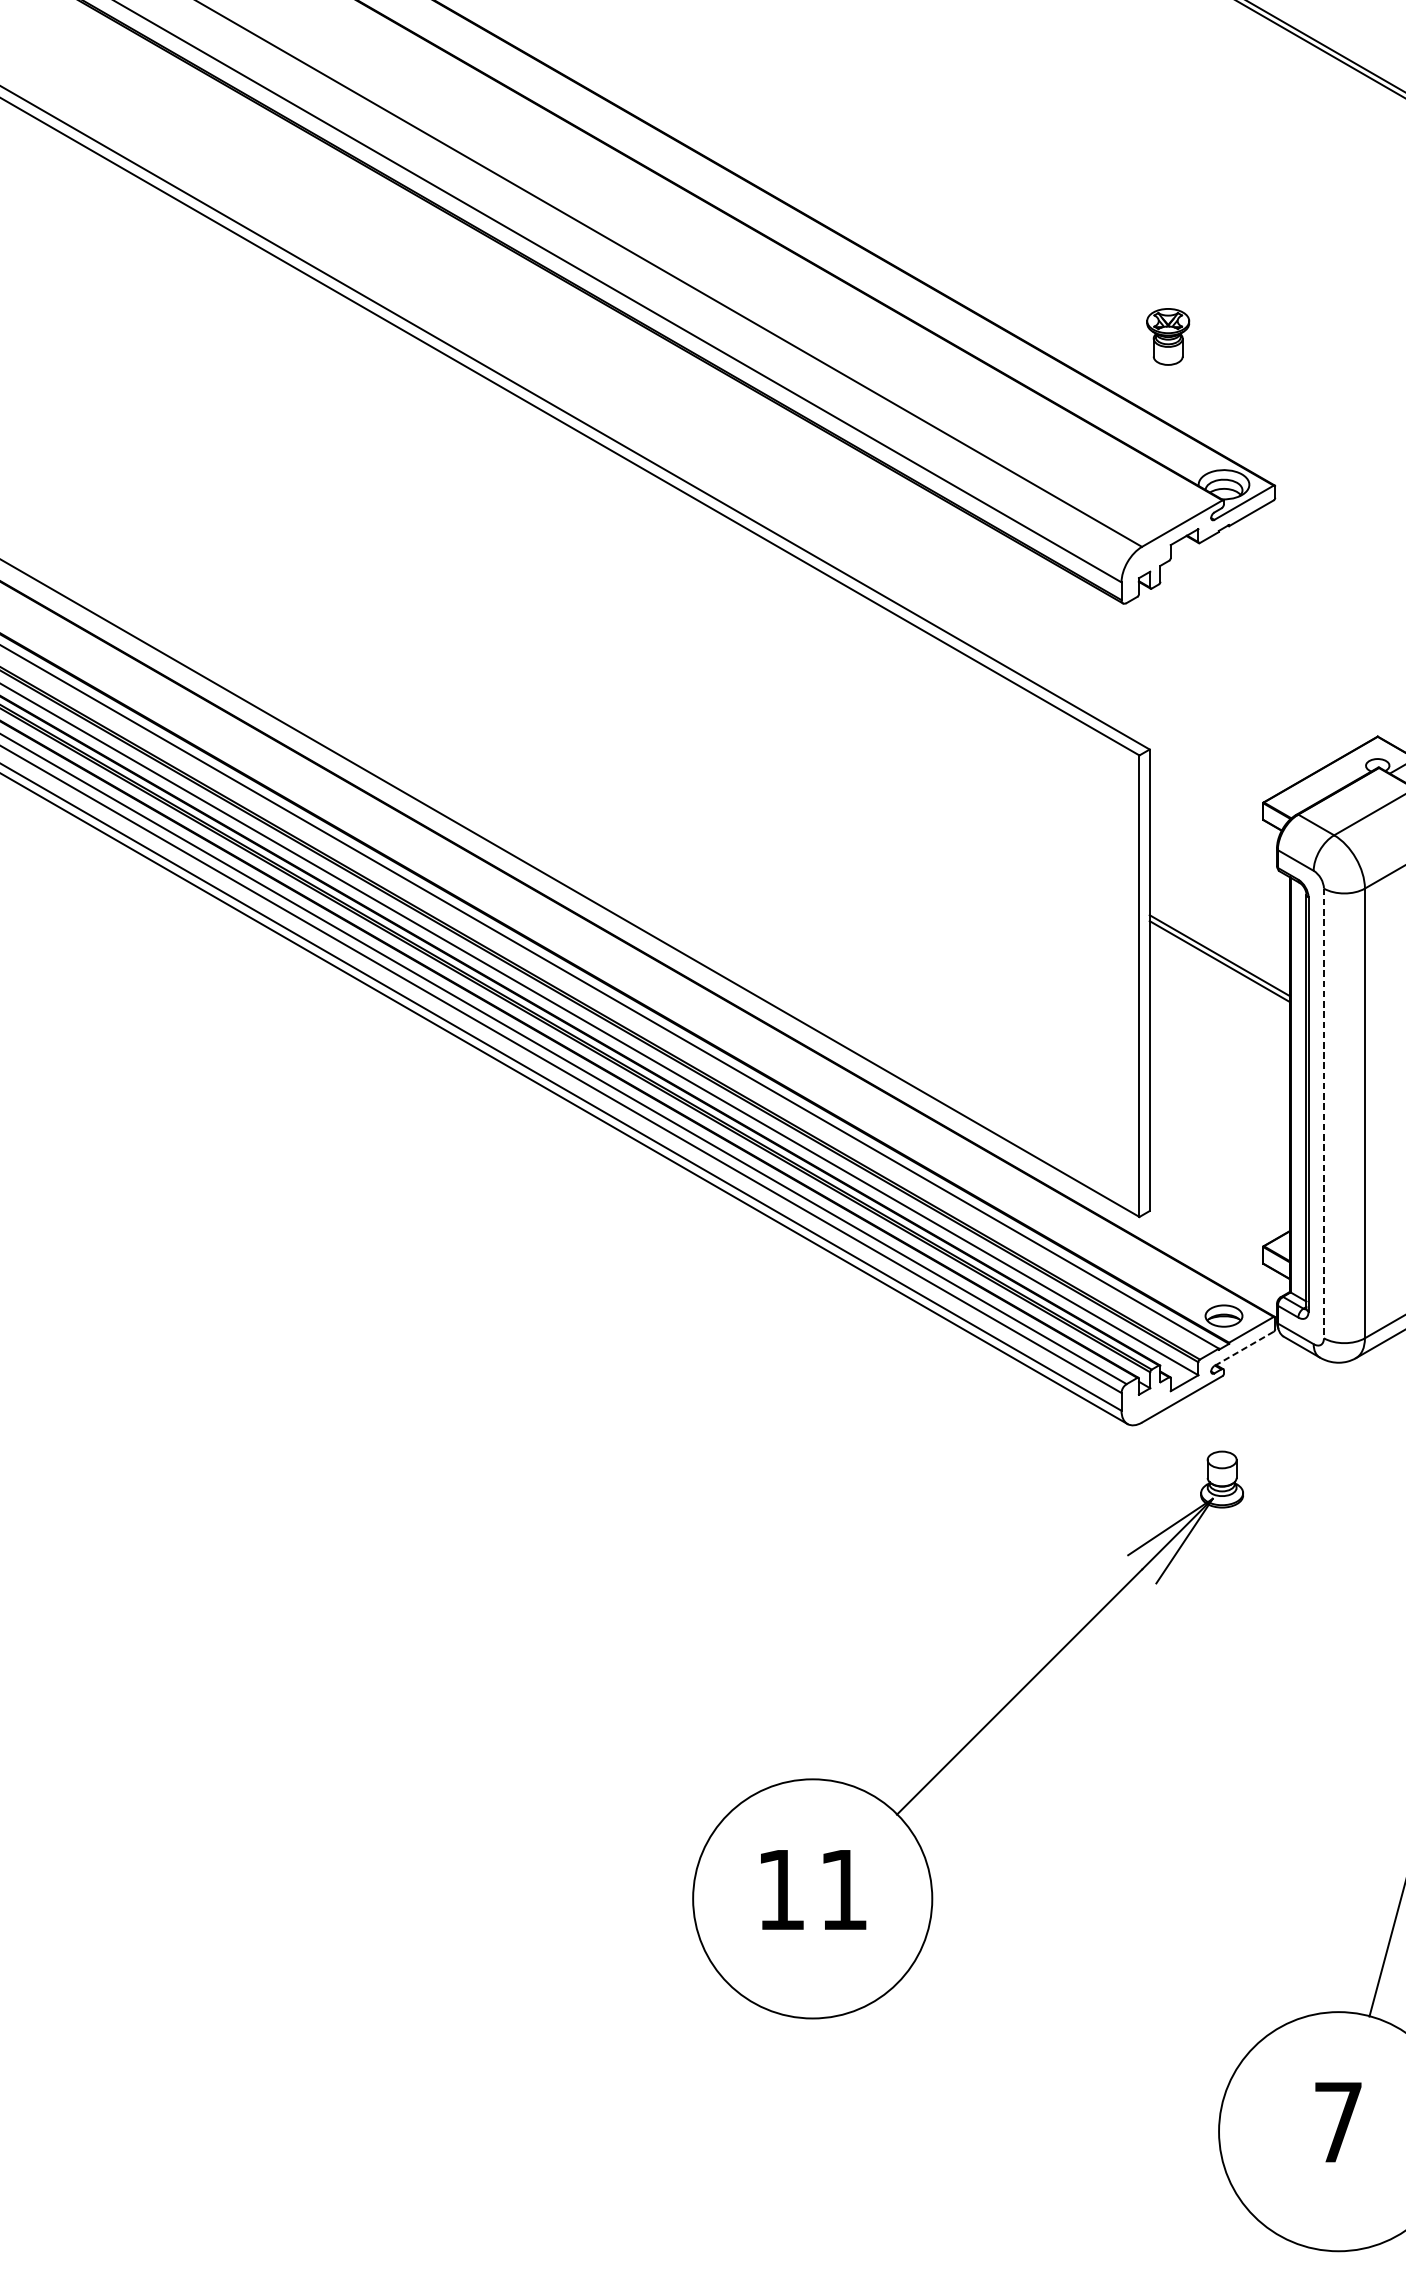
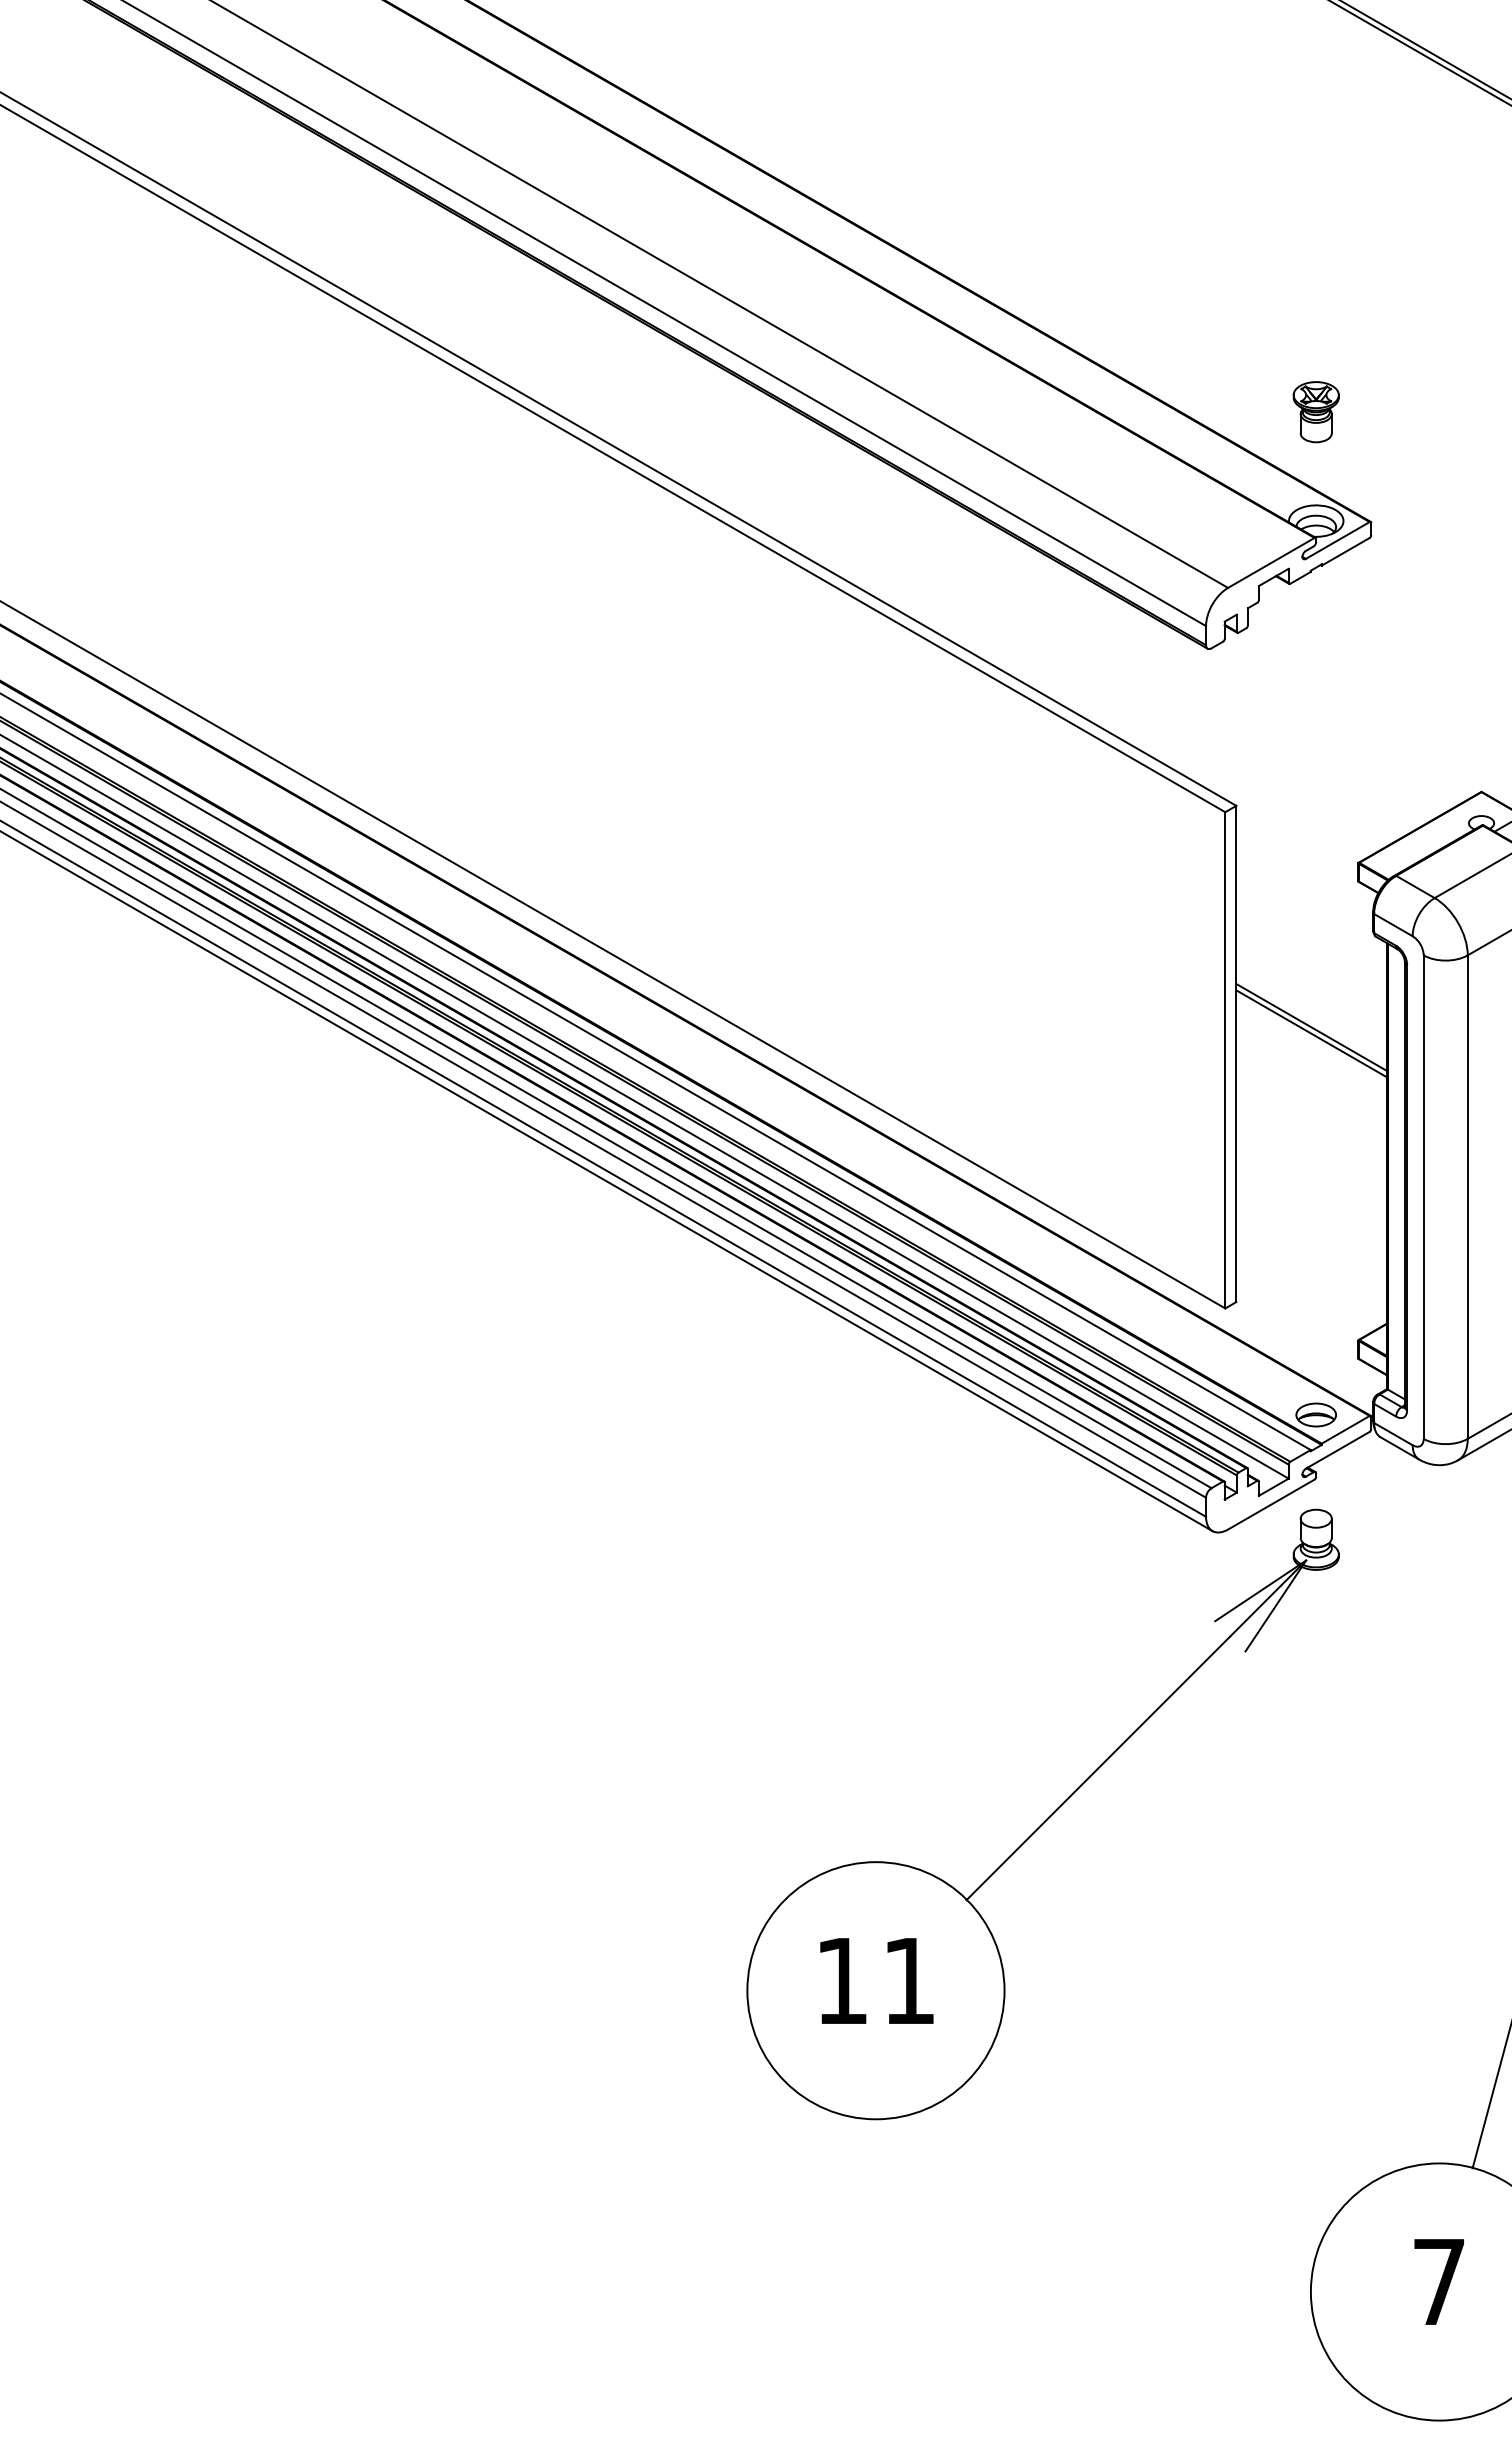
part: (1167, 337) -> (1315, 412), moved
line: (1323, 1113) -> (1423, 1197), dashed -> solid
line: (1243, 1349) -> (1337, 1450), dashed -> solid
part: (967, 1735) -> (1042, 1814), moved

